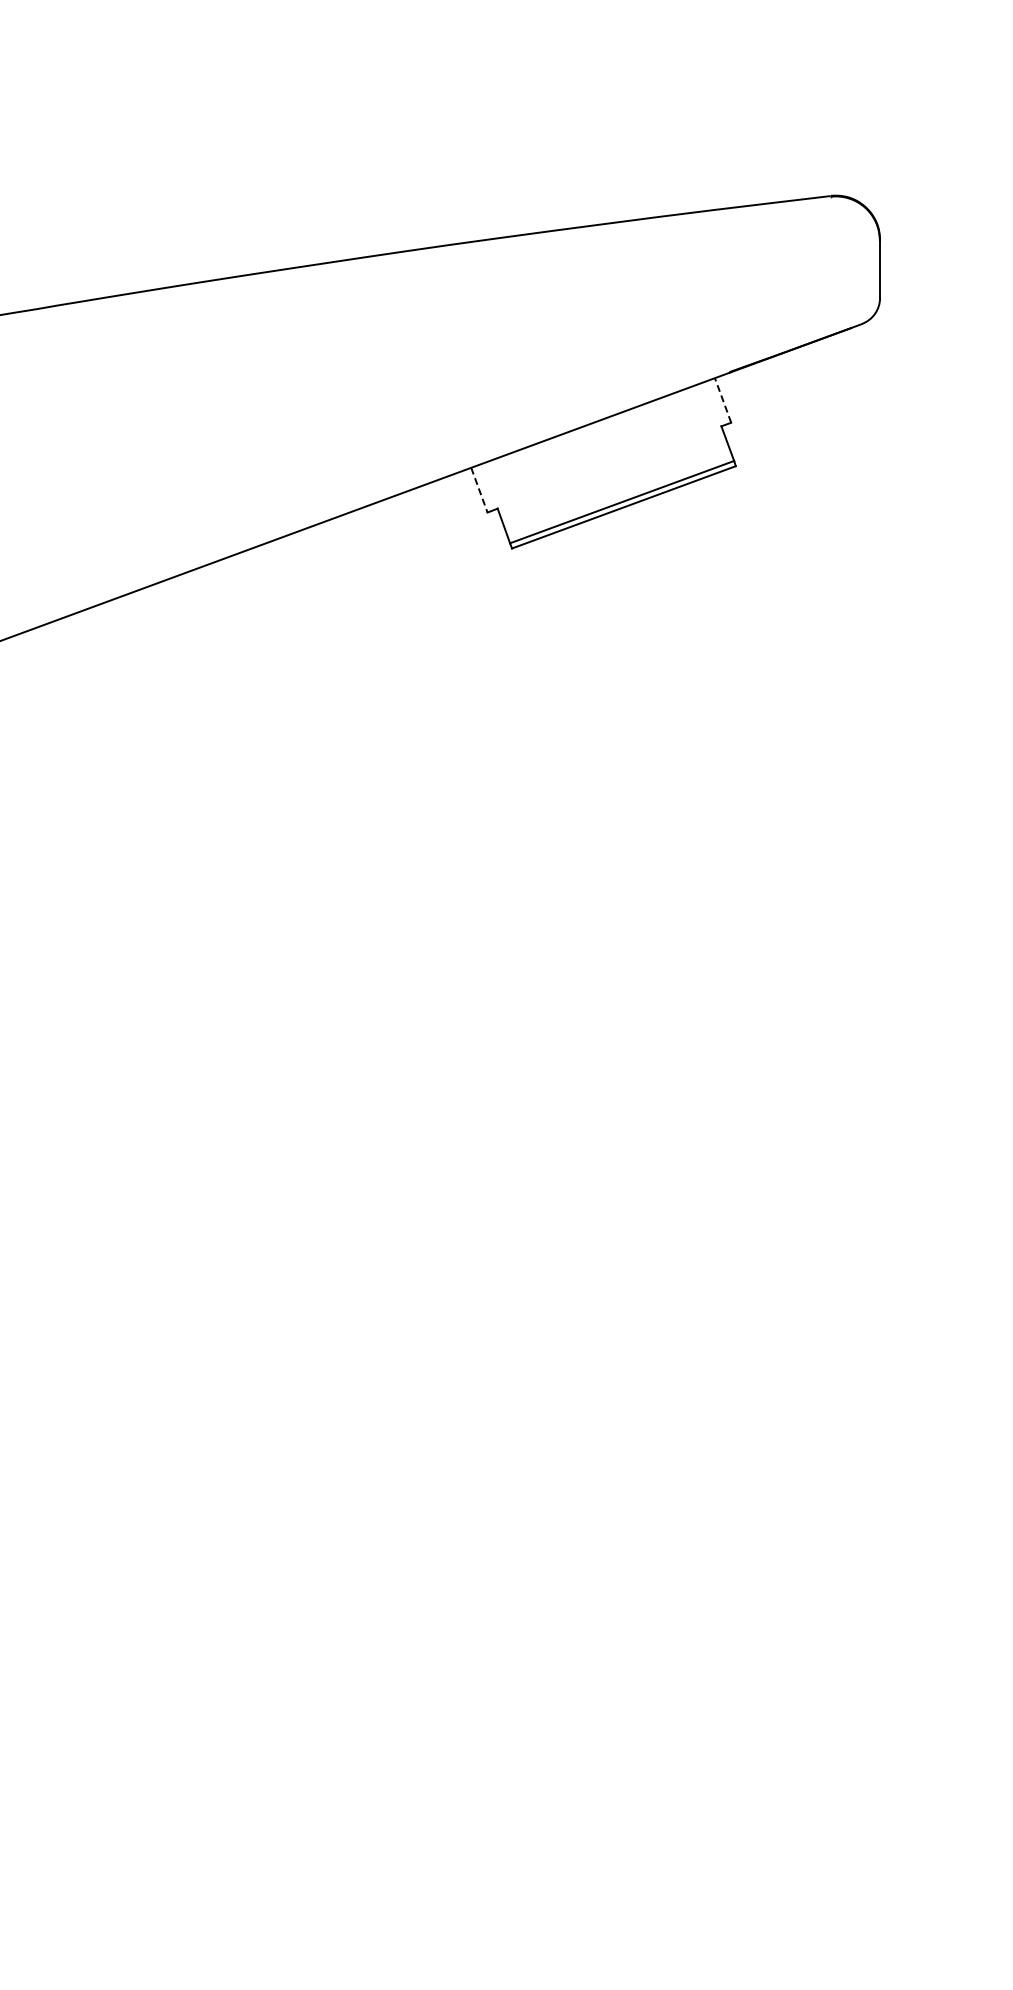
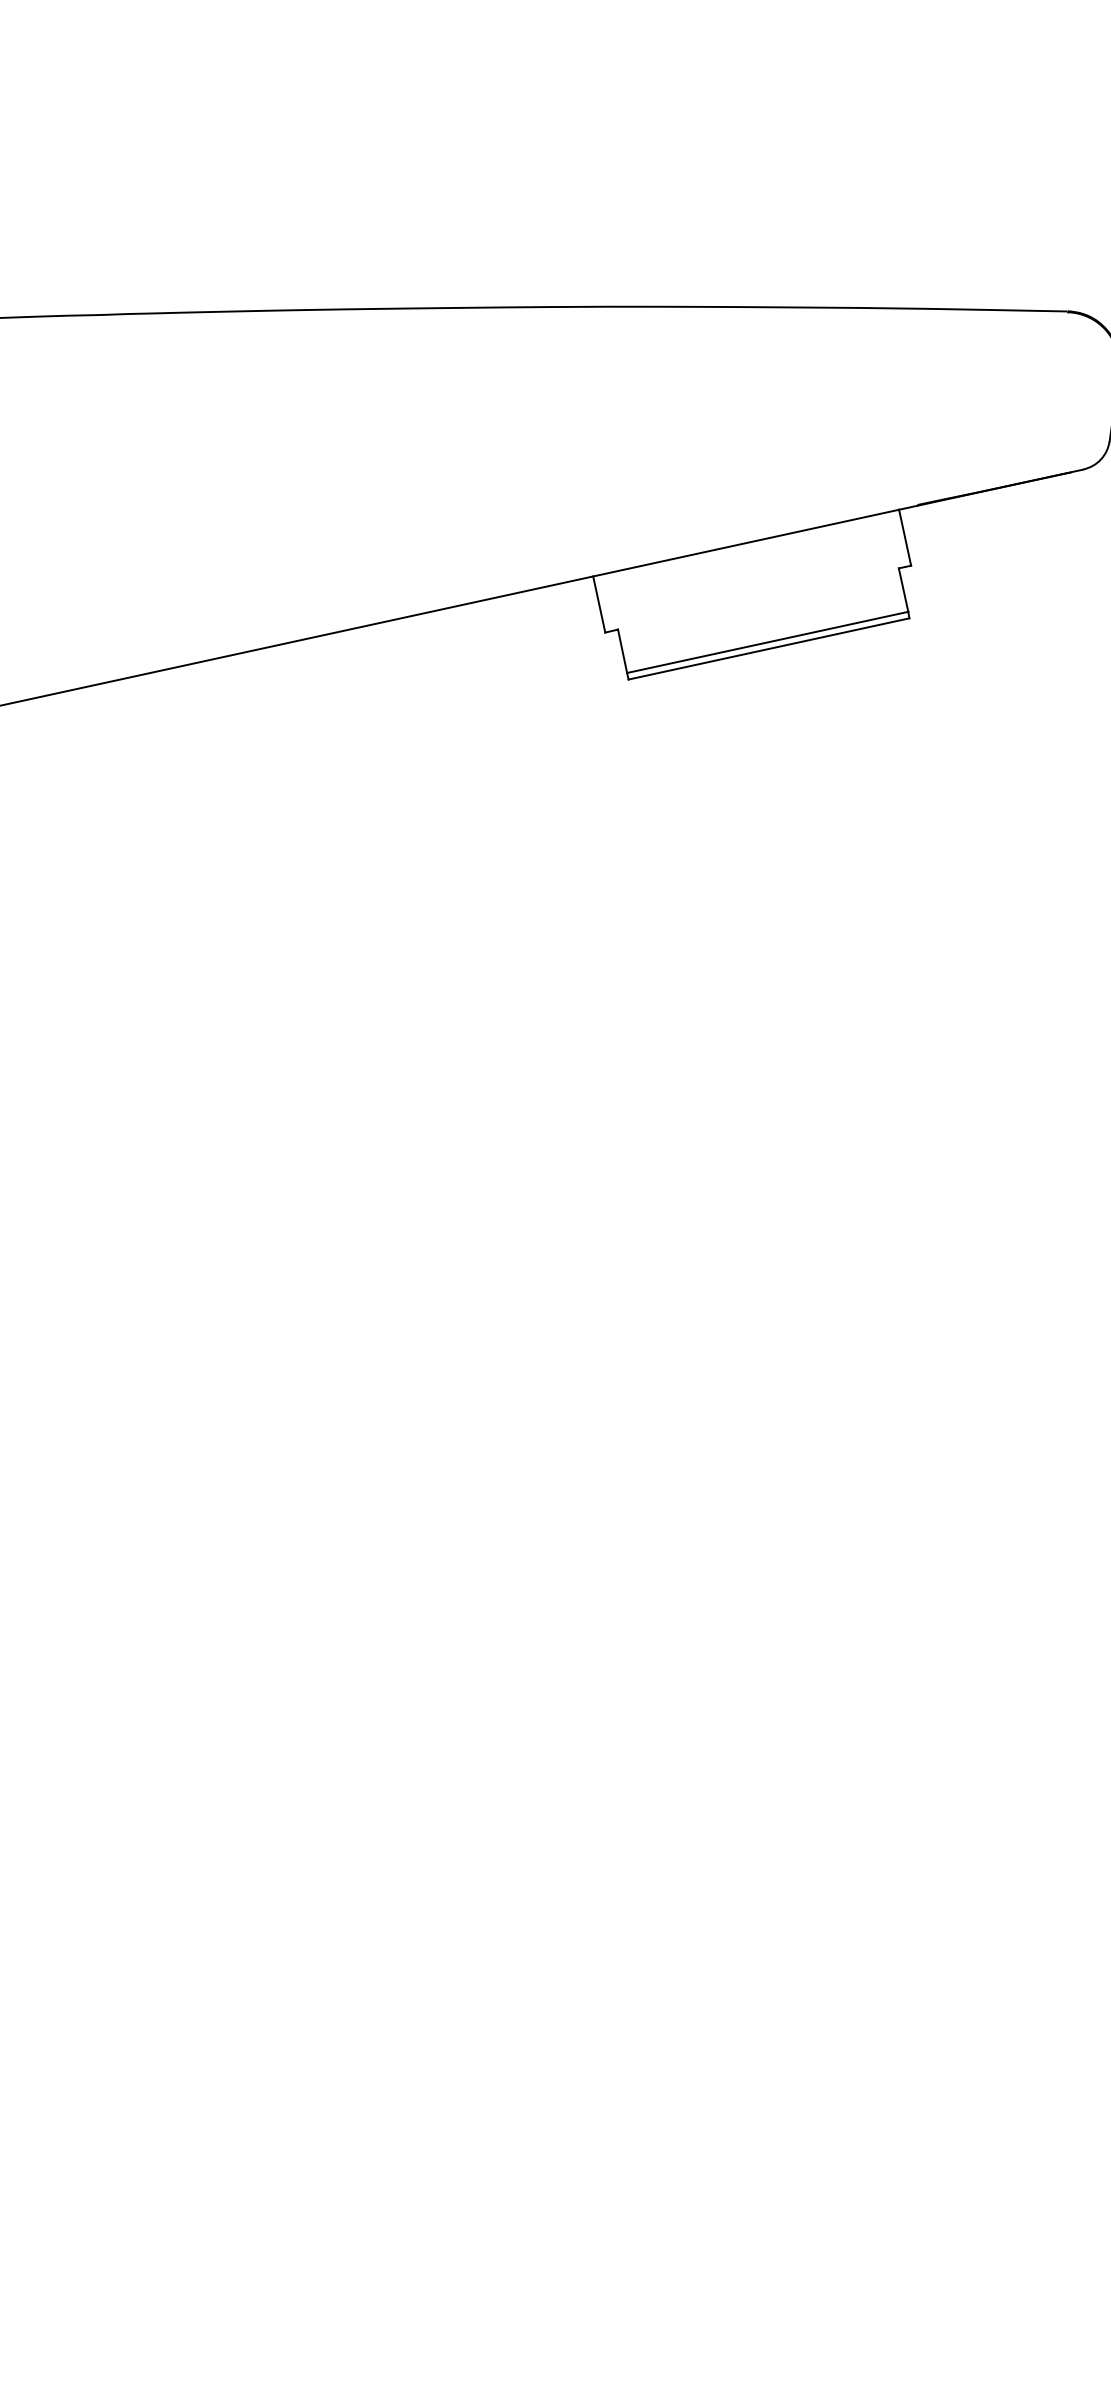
line: (723, 400) -> (905, 537), dashed -> solid
line: (479, 490) -> (599, 604), dashed -> solid

